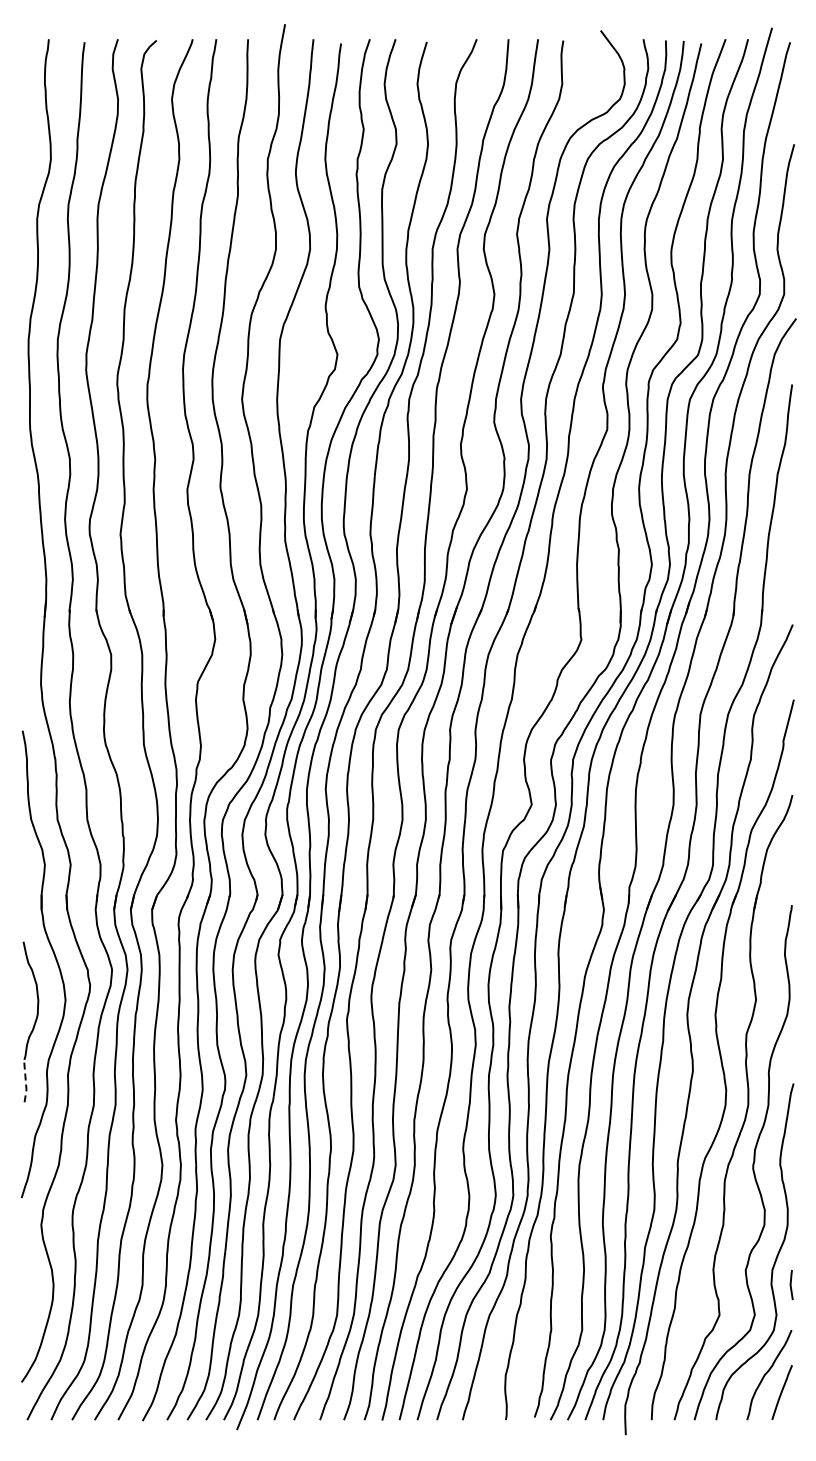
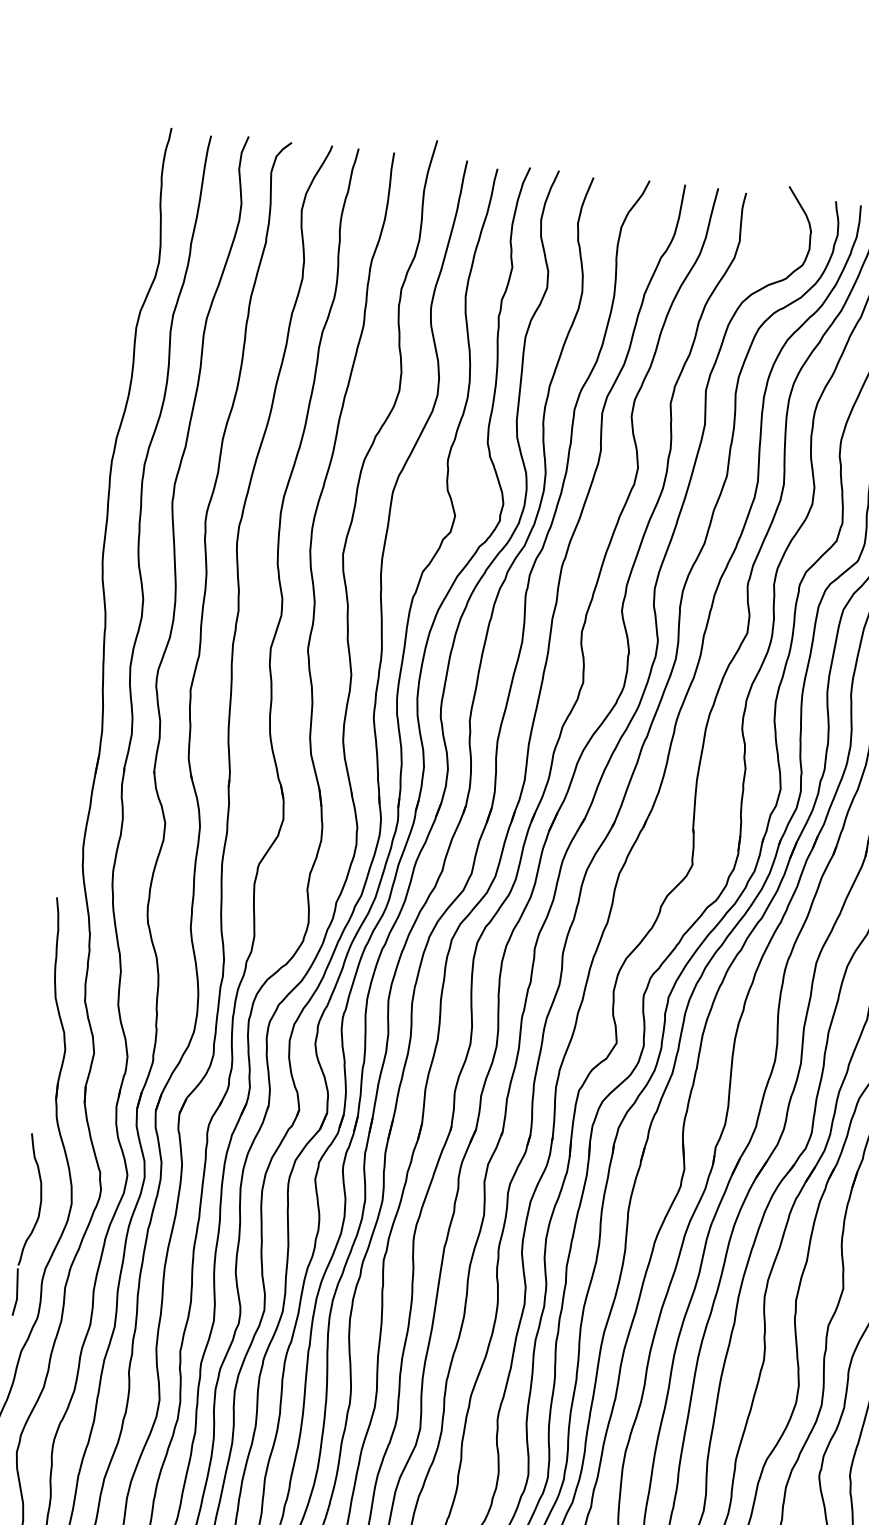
line: (26, 1085) -> (17, 1294), dashed -> solid

